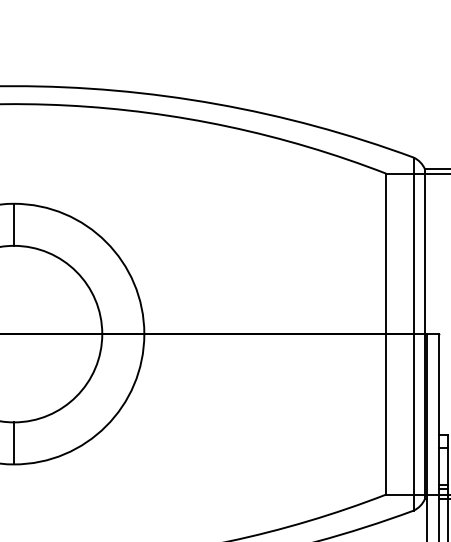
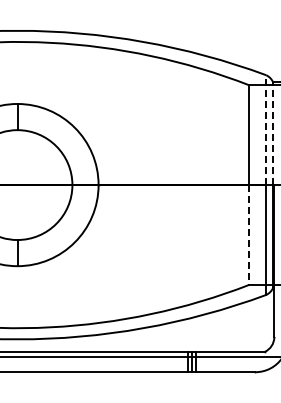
line: (414, 246) -> (266, 130), solid -> dashed
line: (425, 251) -> (273, 133), solid -> dashed
line: (386, 415) -> (249, 235), solid -> dashed

